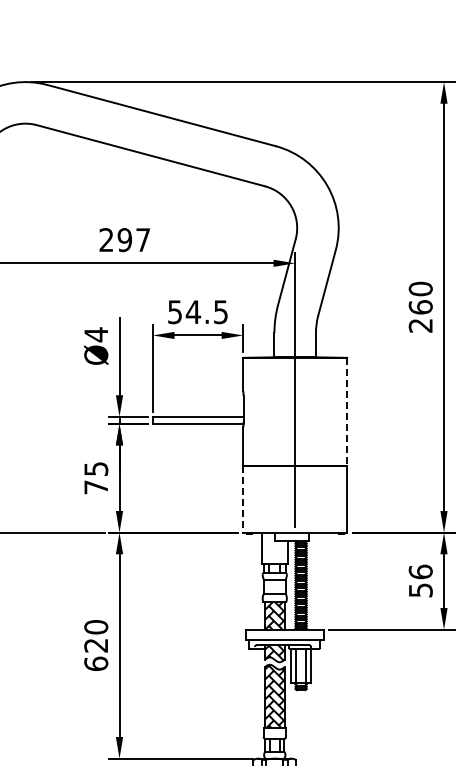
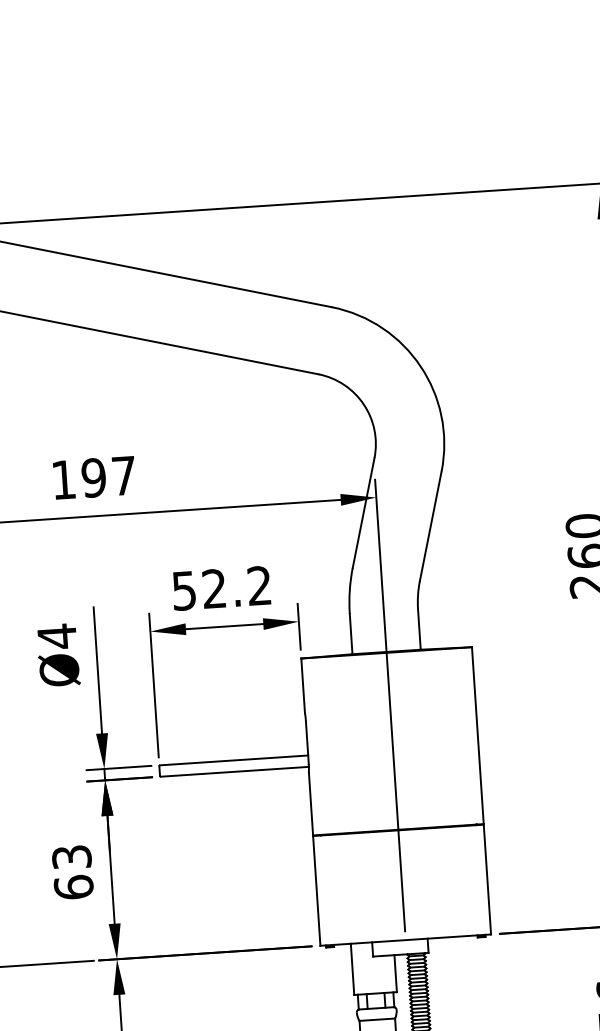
text: (106, 239) -> (63, 478), 297 -> 197
text: (206, 312) -> (235, 588), 54.5 -> 52.2
line: (347, 411) -> (478, 735), dashed -> solid
text: (96, 478) -> (73, 872), 75 -> 63
line: (243, 499) -> (317, 891), dashed -> solid

